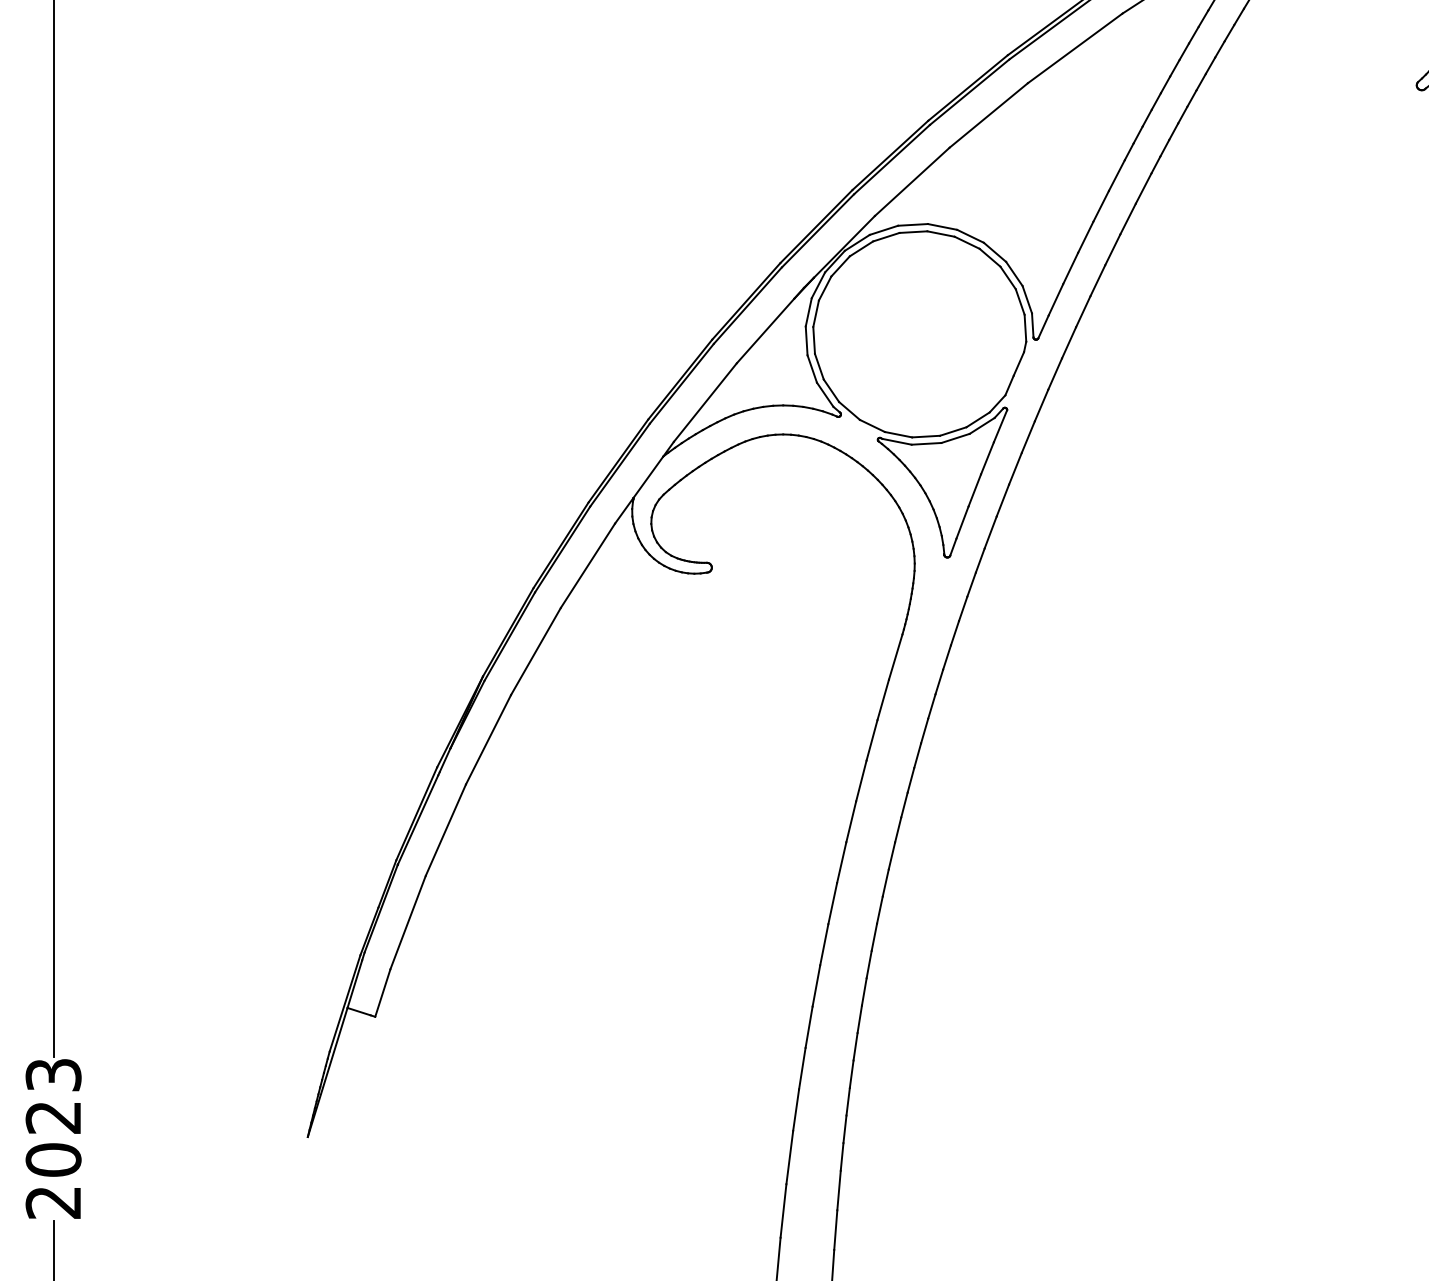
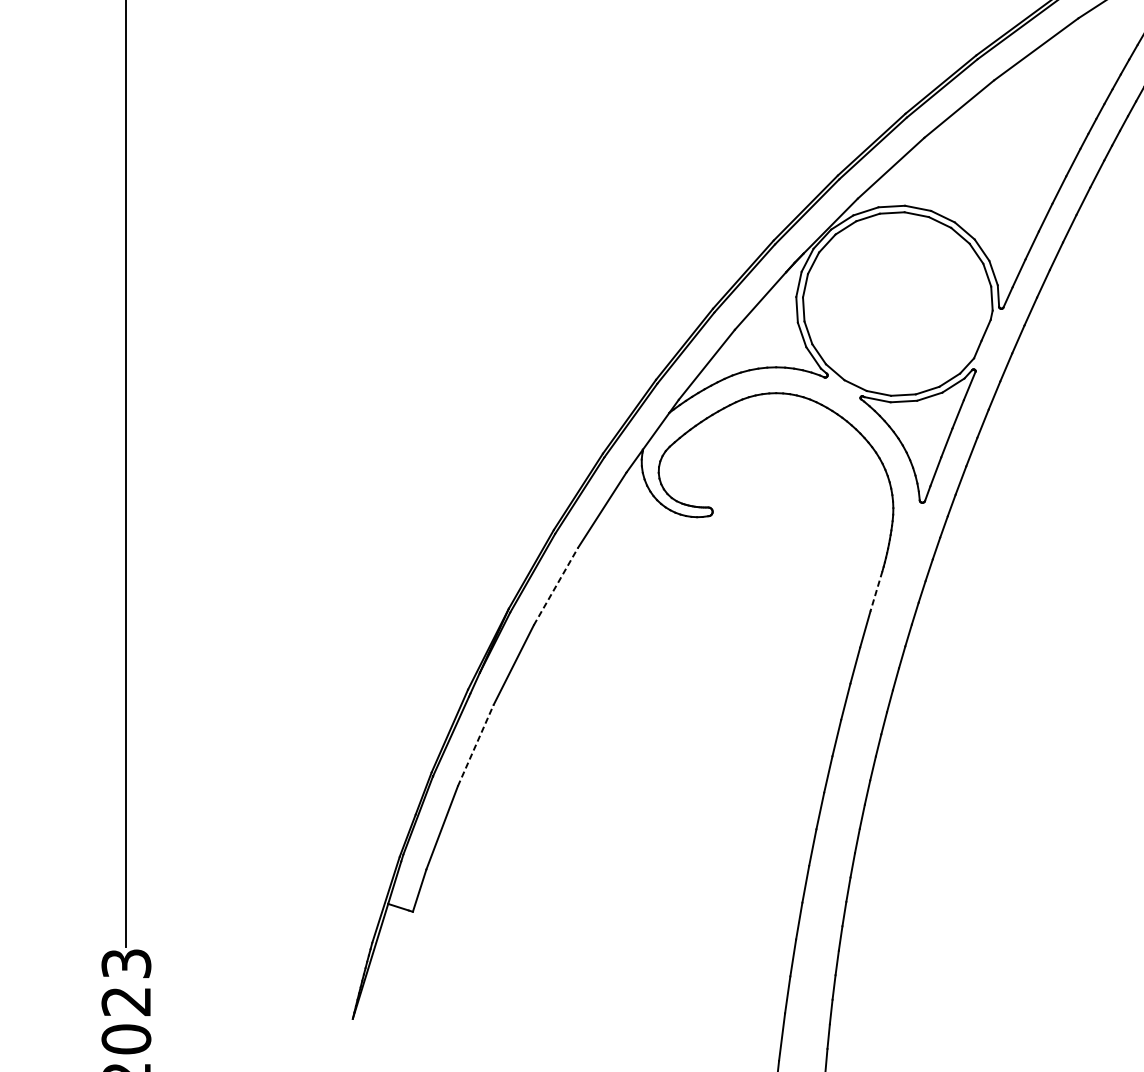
line: (536, 651) -> (556, 586), solid -> dashed
line: (895, 657) -> (876, 591), solid -> dashed
line: (445, 830) -> (475, 745), solid -> dashed

